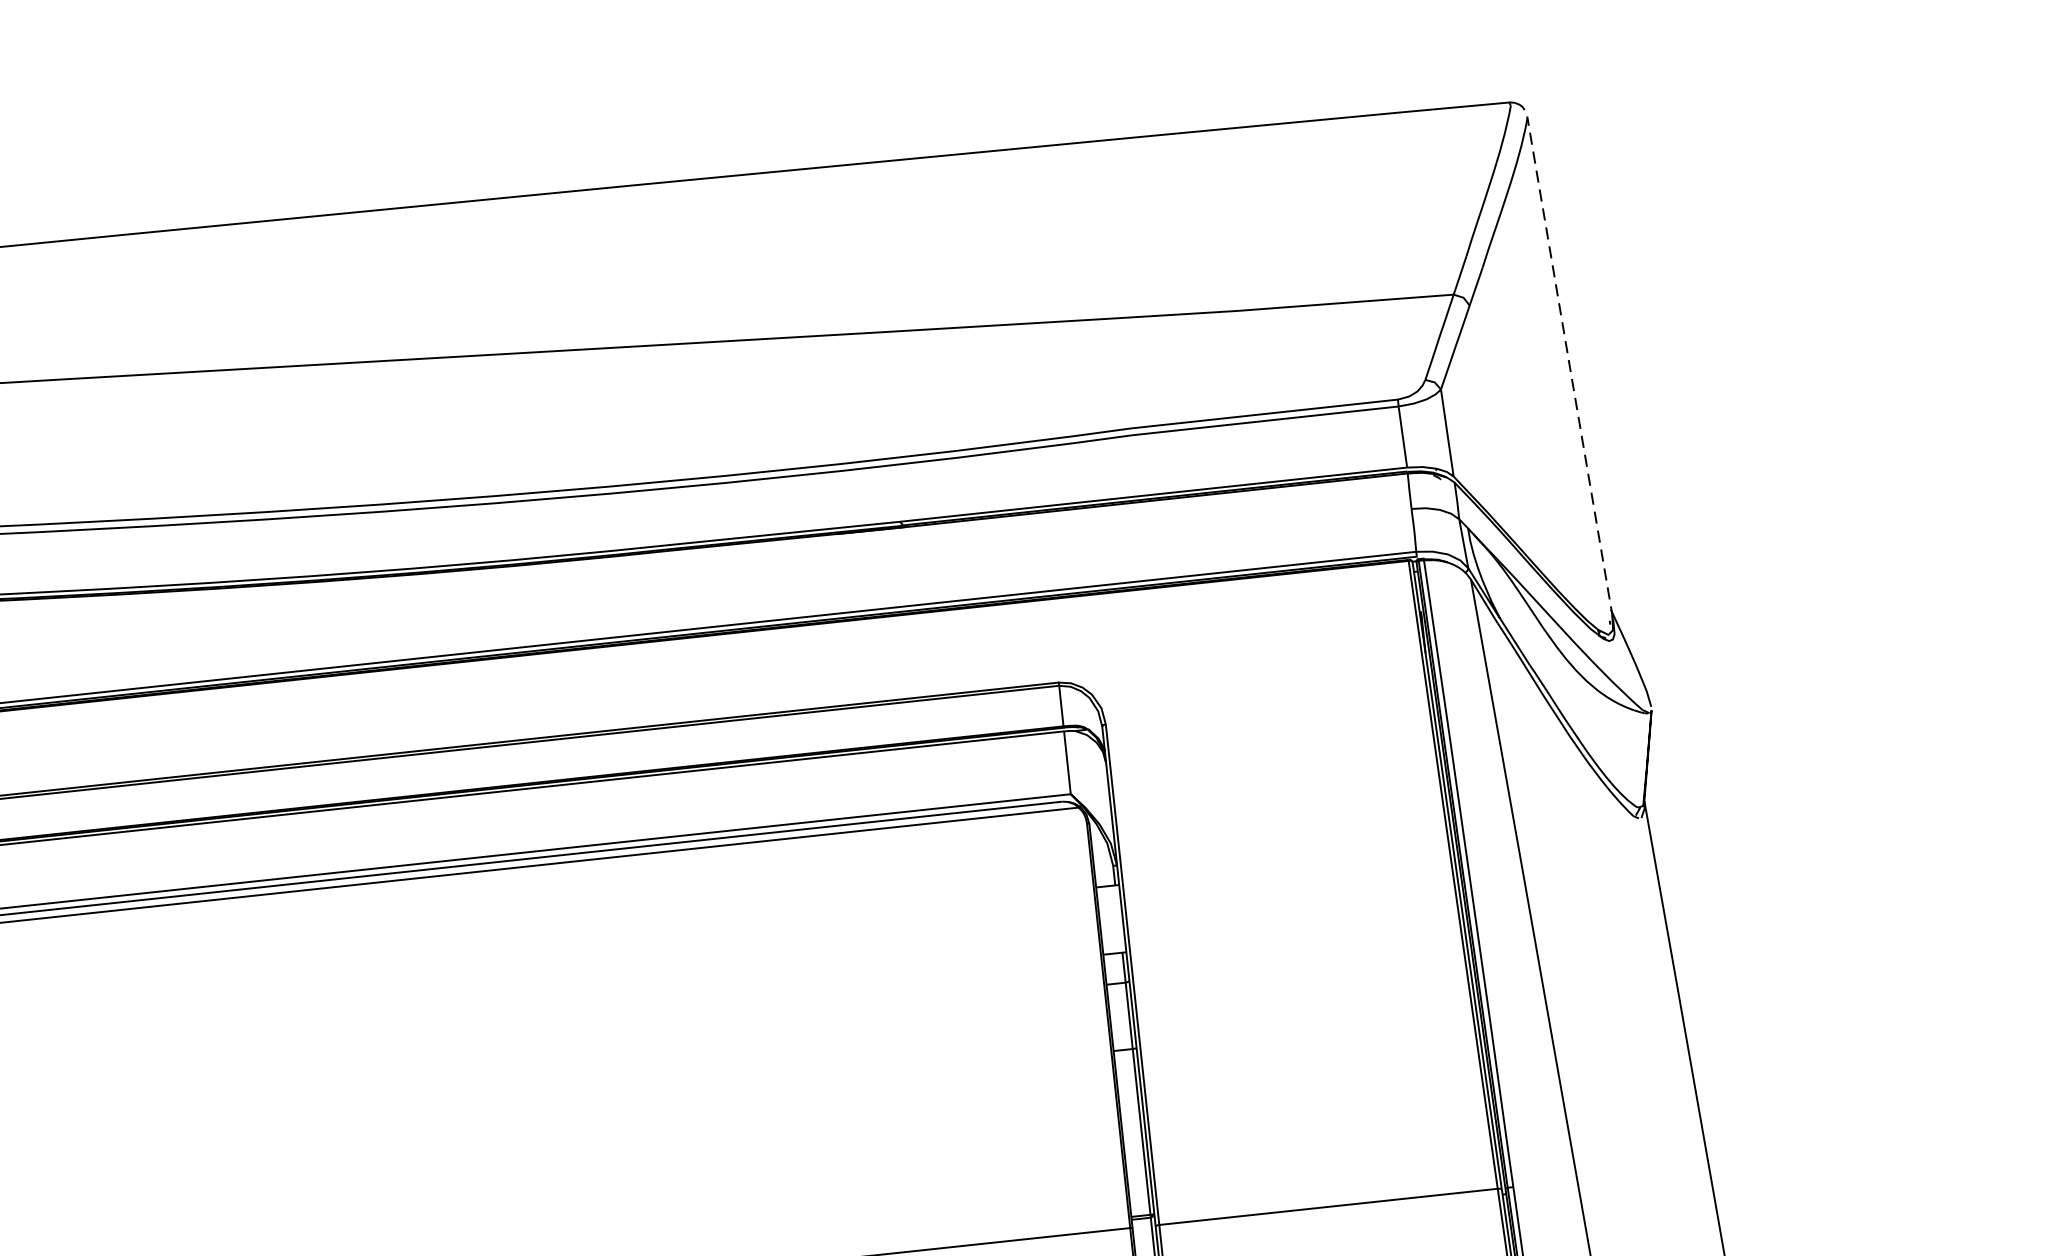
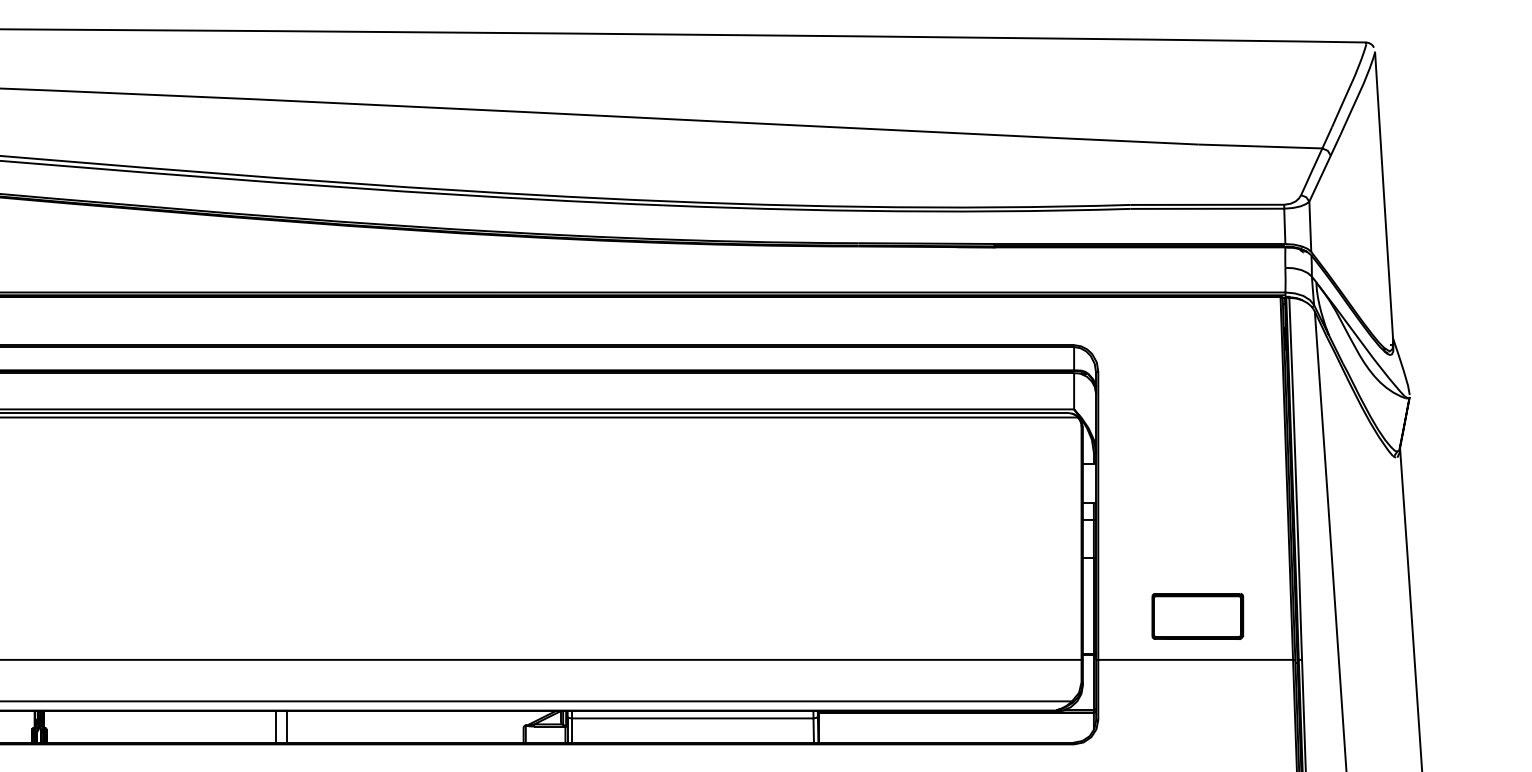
line: (1570, 368) -> (1384, 197), dashed -> solid
part: (1323, 1131) -> (1197, 616), added

